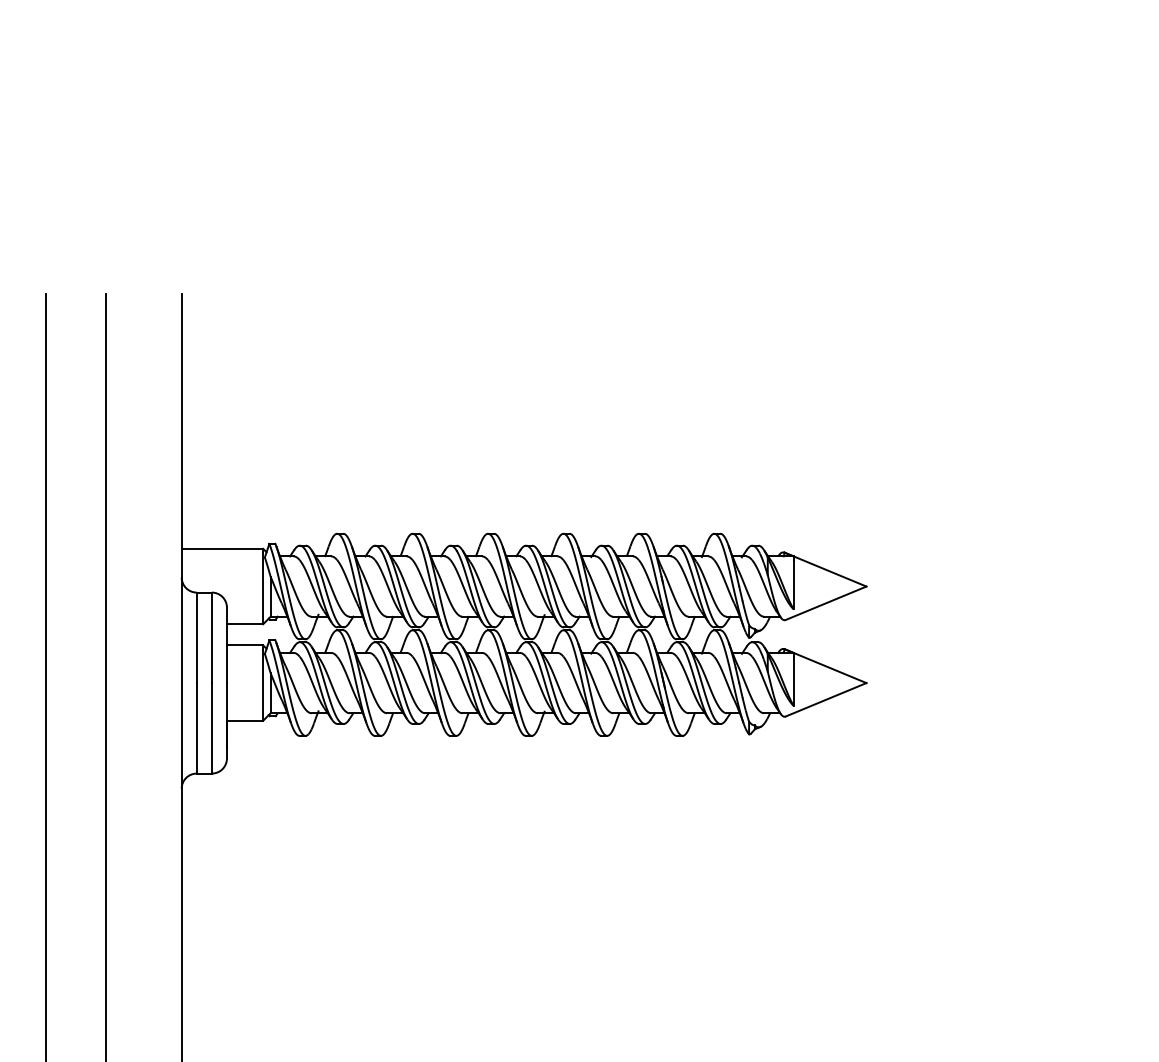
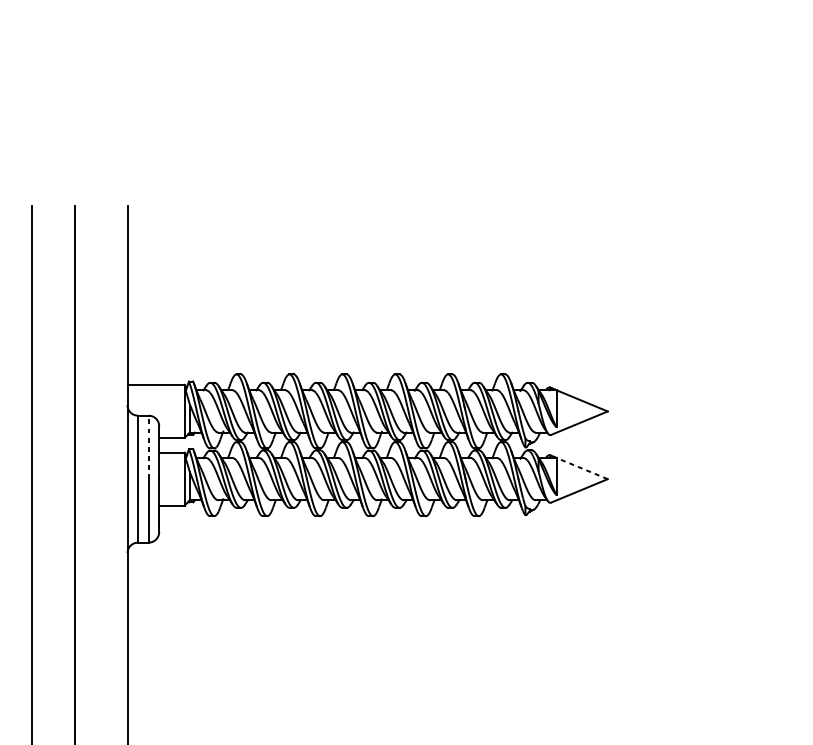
line: (211, 637) -> (148, 447), solid -> dashed
line: (825, 665) -> (579, 466), solid -> dashed

